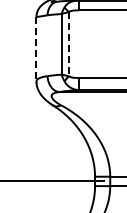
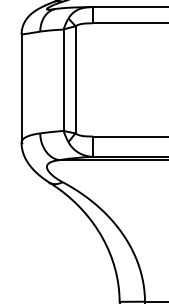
line: (68, 44) -> (75, 80), dashed -> solid
line: (36, 49) -> (21, 88), dashed -> solid

